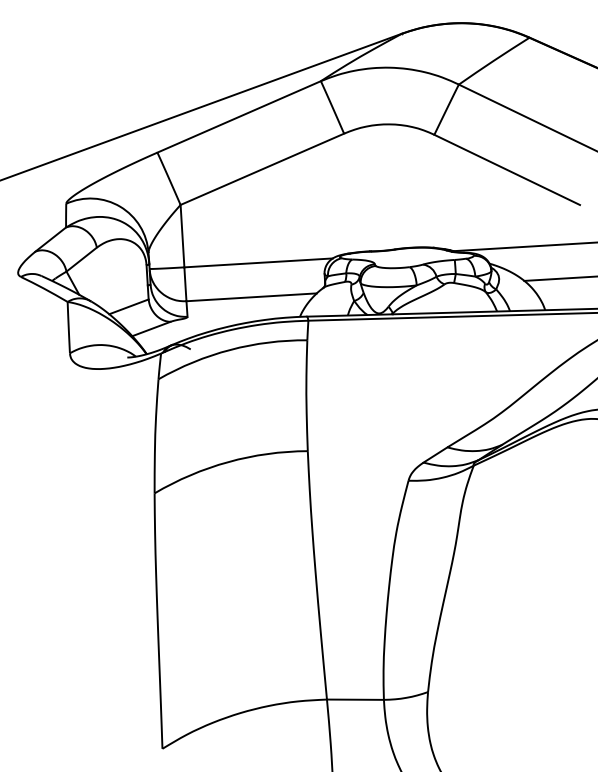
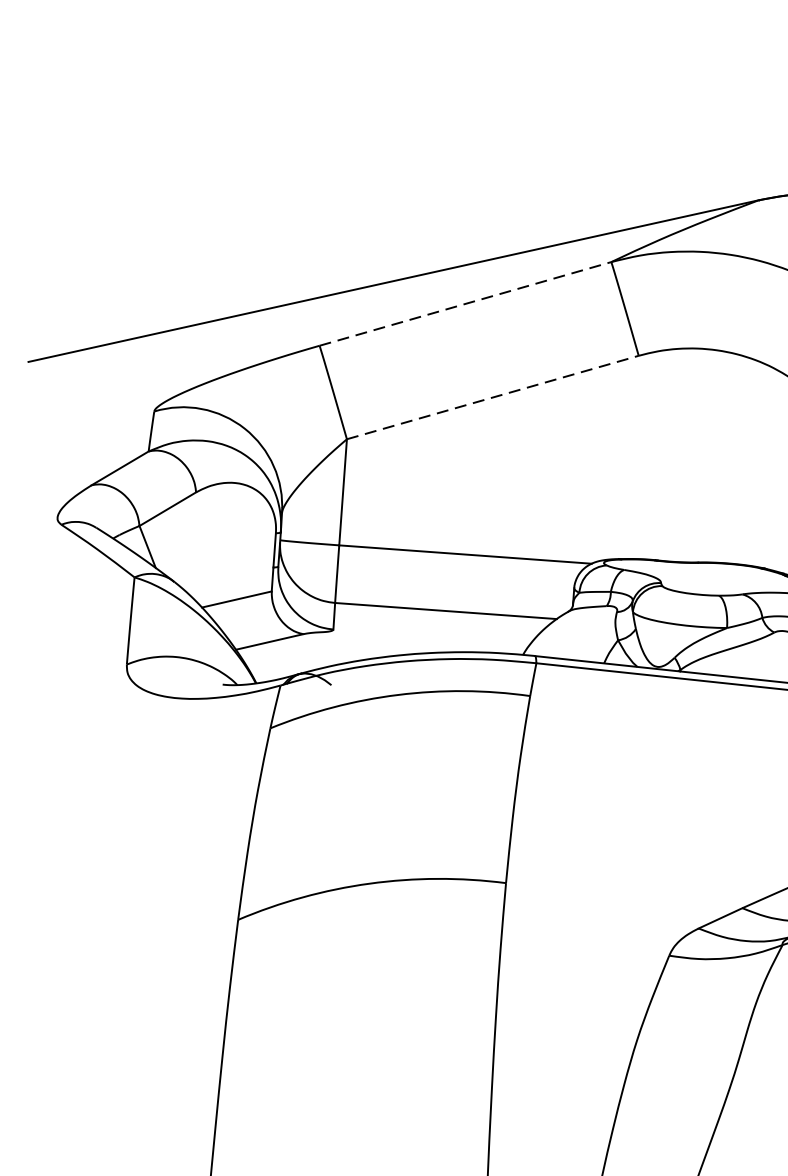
line: (239, 116) -> (466, 303), solid -> dashed
line: (262, 169) -> (493, 397), solid -> dashed

